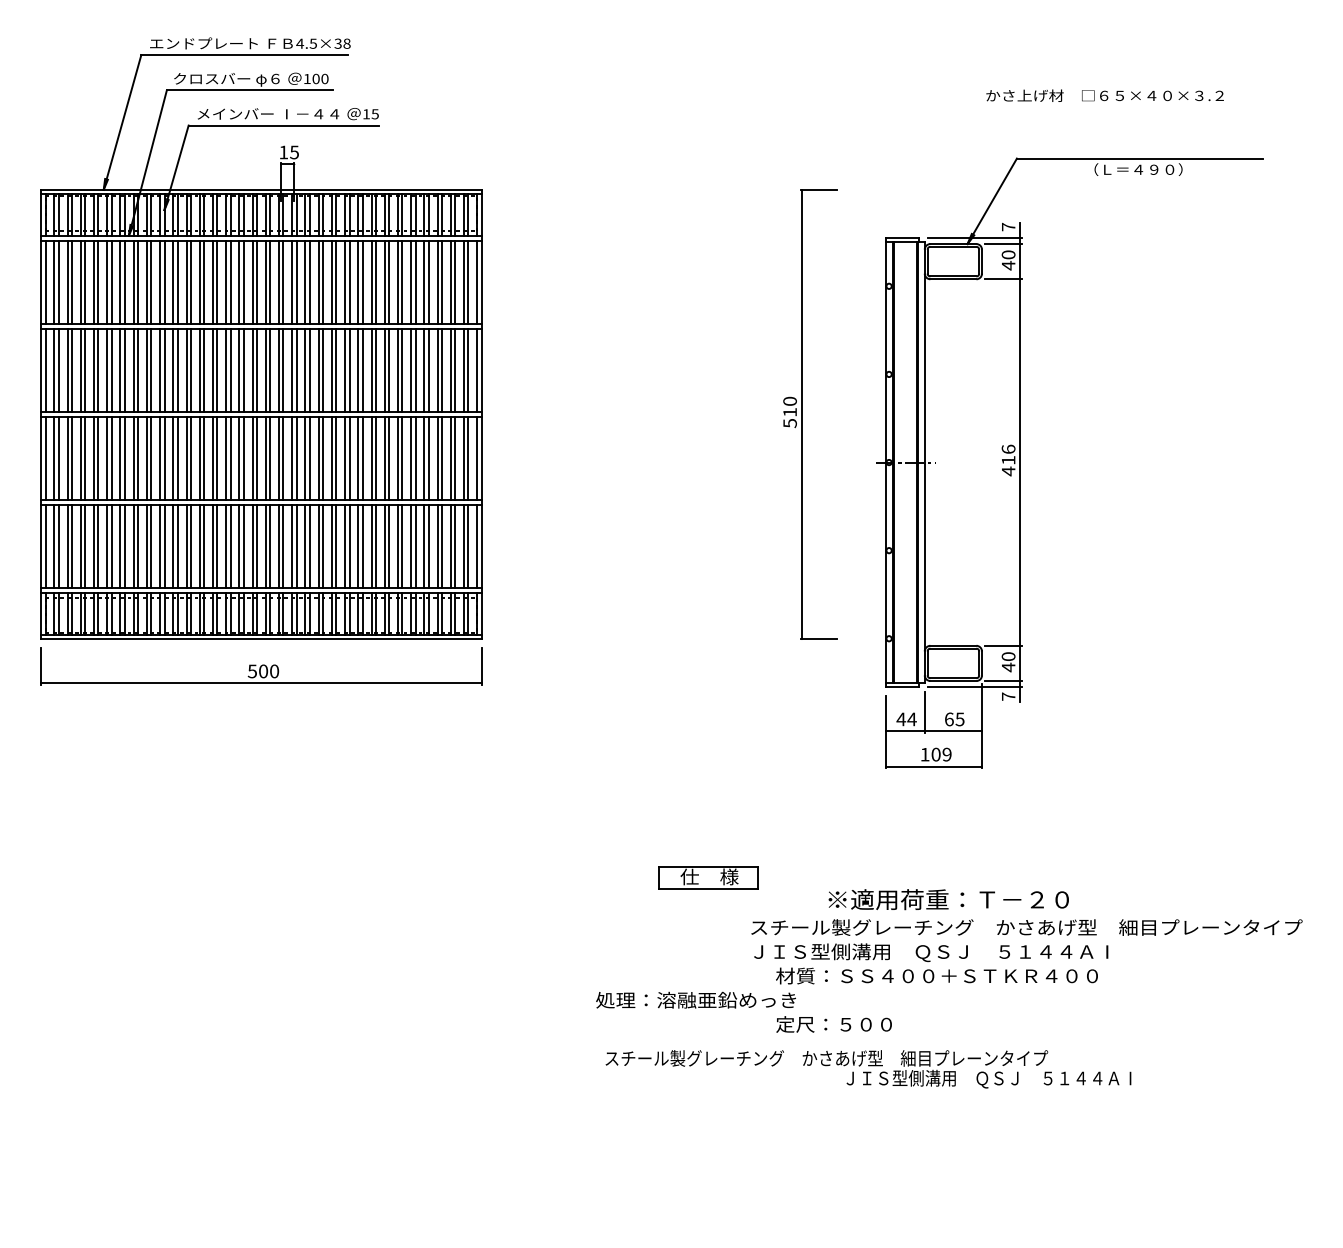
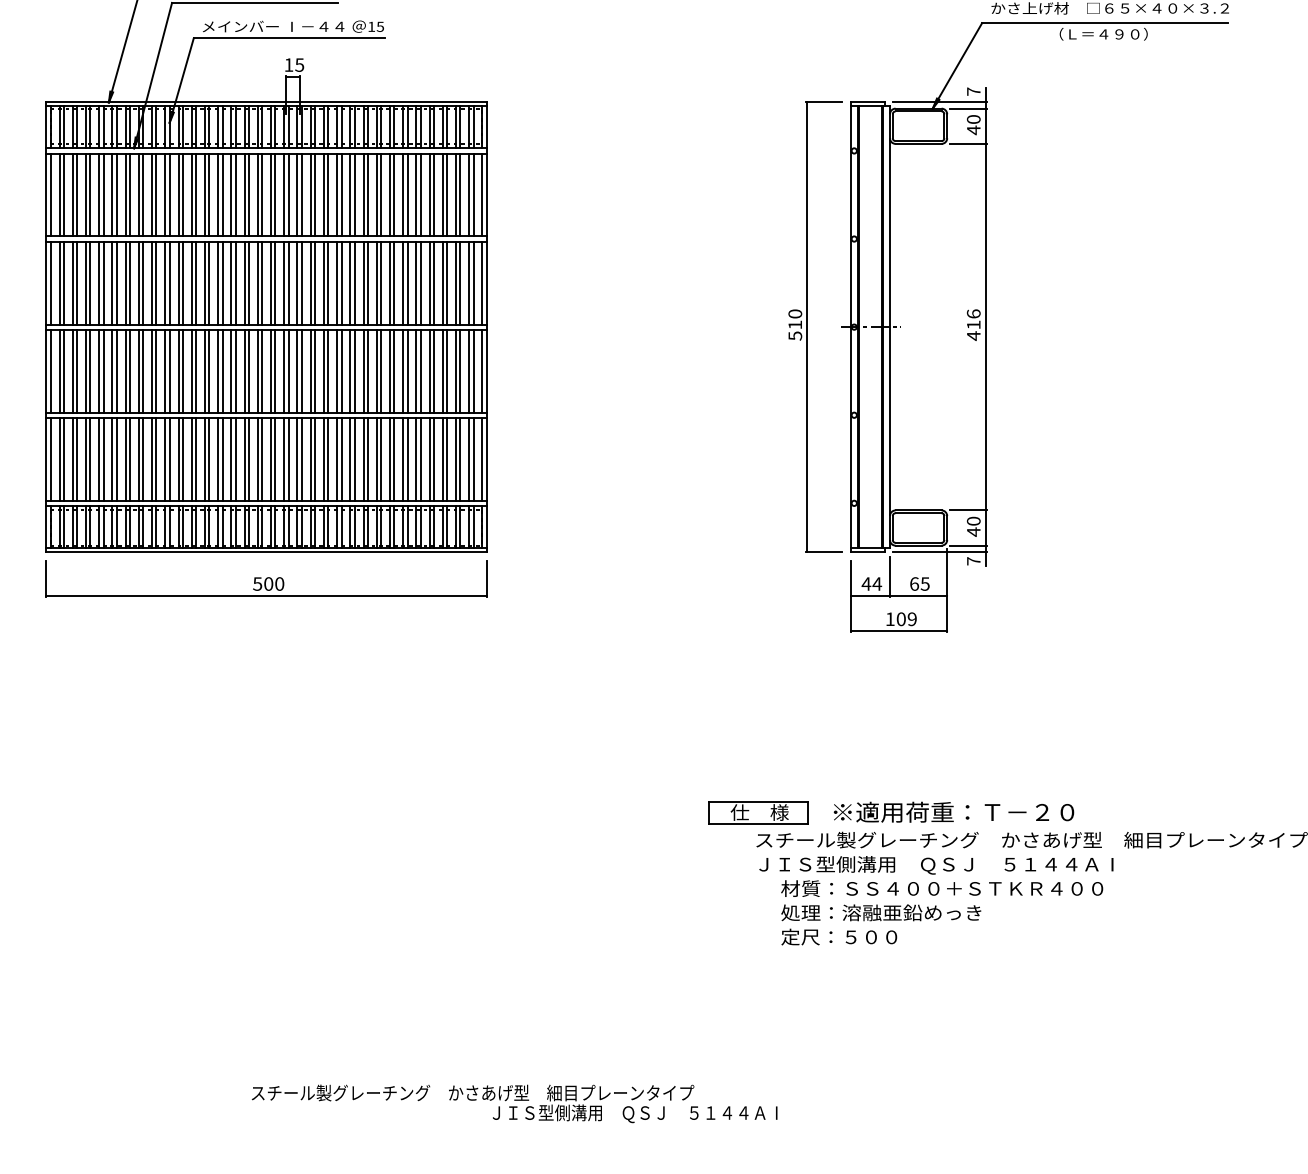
part: (1020, 462) -> (985, 327), moved
part: (708, 877) -> (758, 813), moved
text: (695, 999) -> (880, 912), moved
text: (868, 1069) -> (514, 1104), moved

